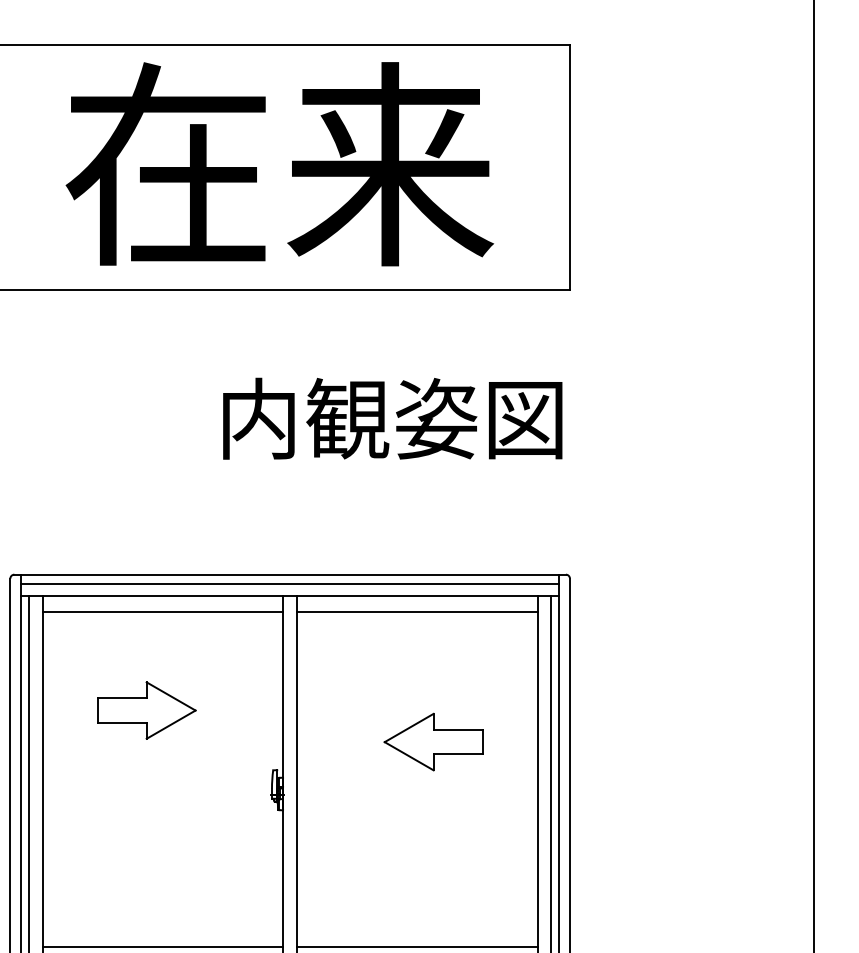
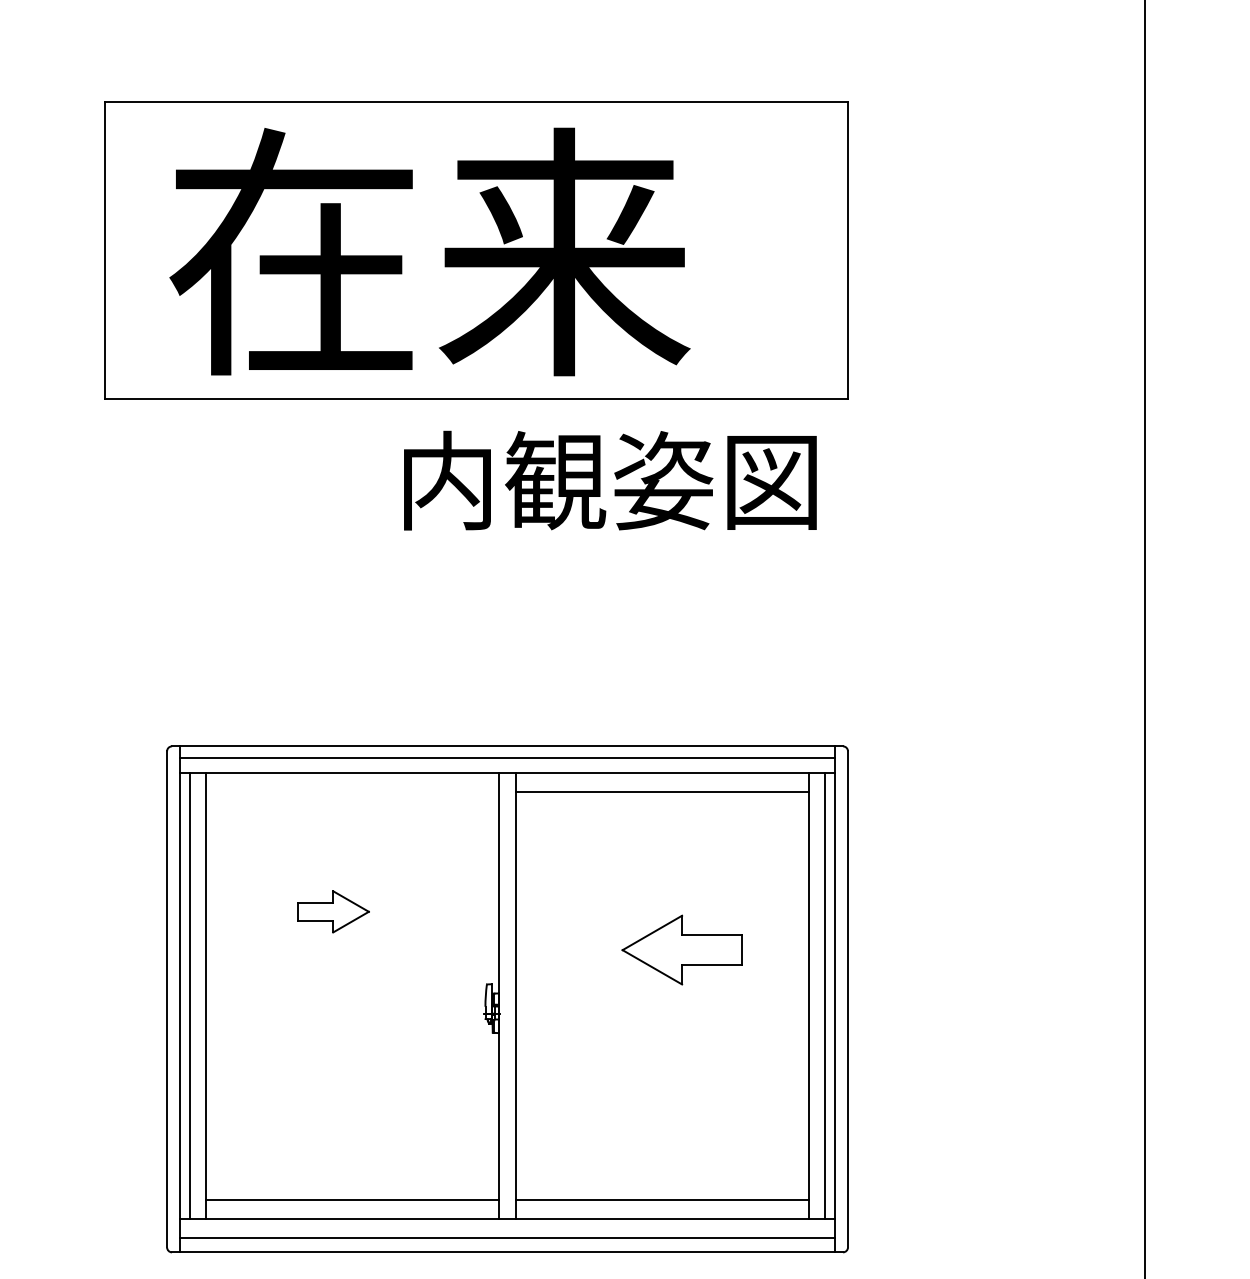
text: (279, 163) -> (429, 251), moved
text: (392, 418) -> (610, 480), moved
line: (162, 611) -> (352, 791), removed
part: (147, 710) -> (333, 911), size x0.6

